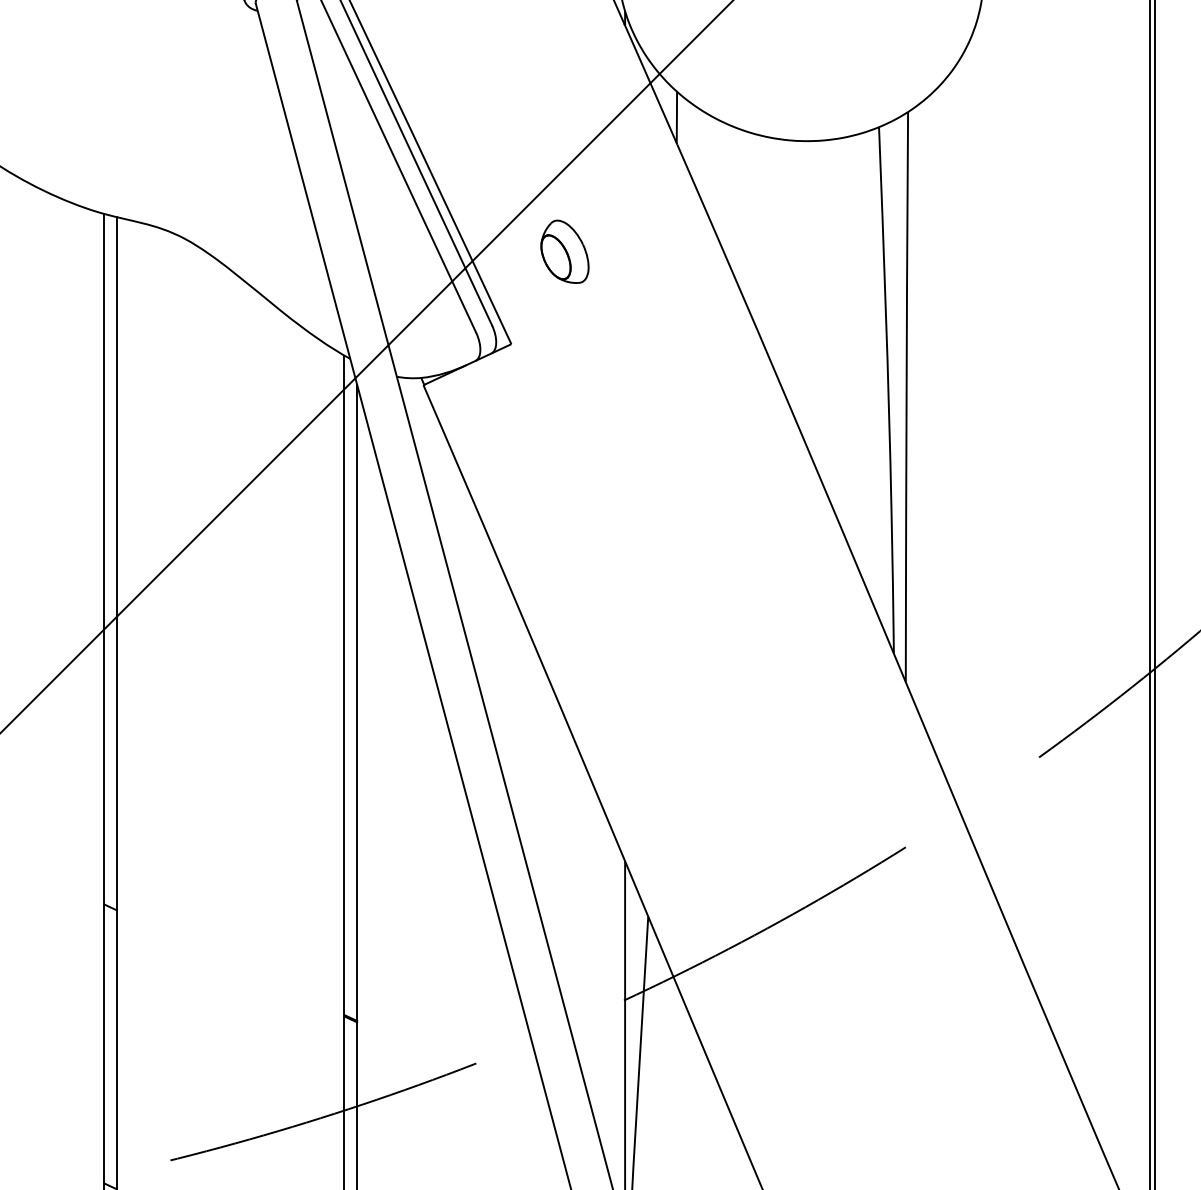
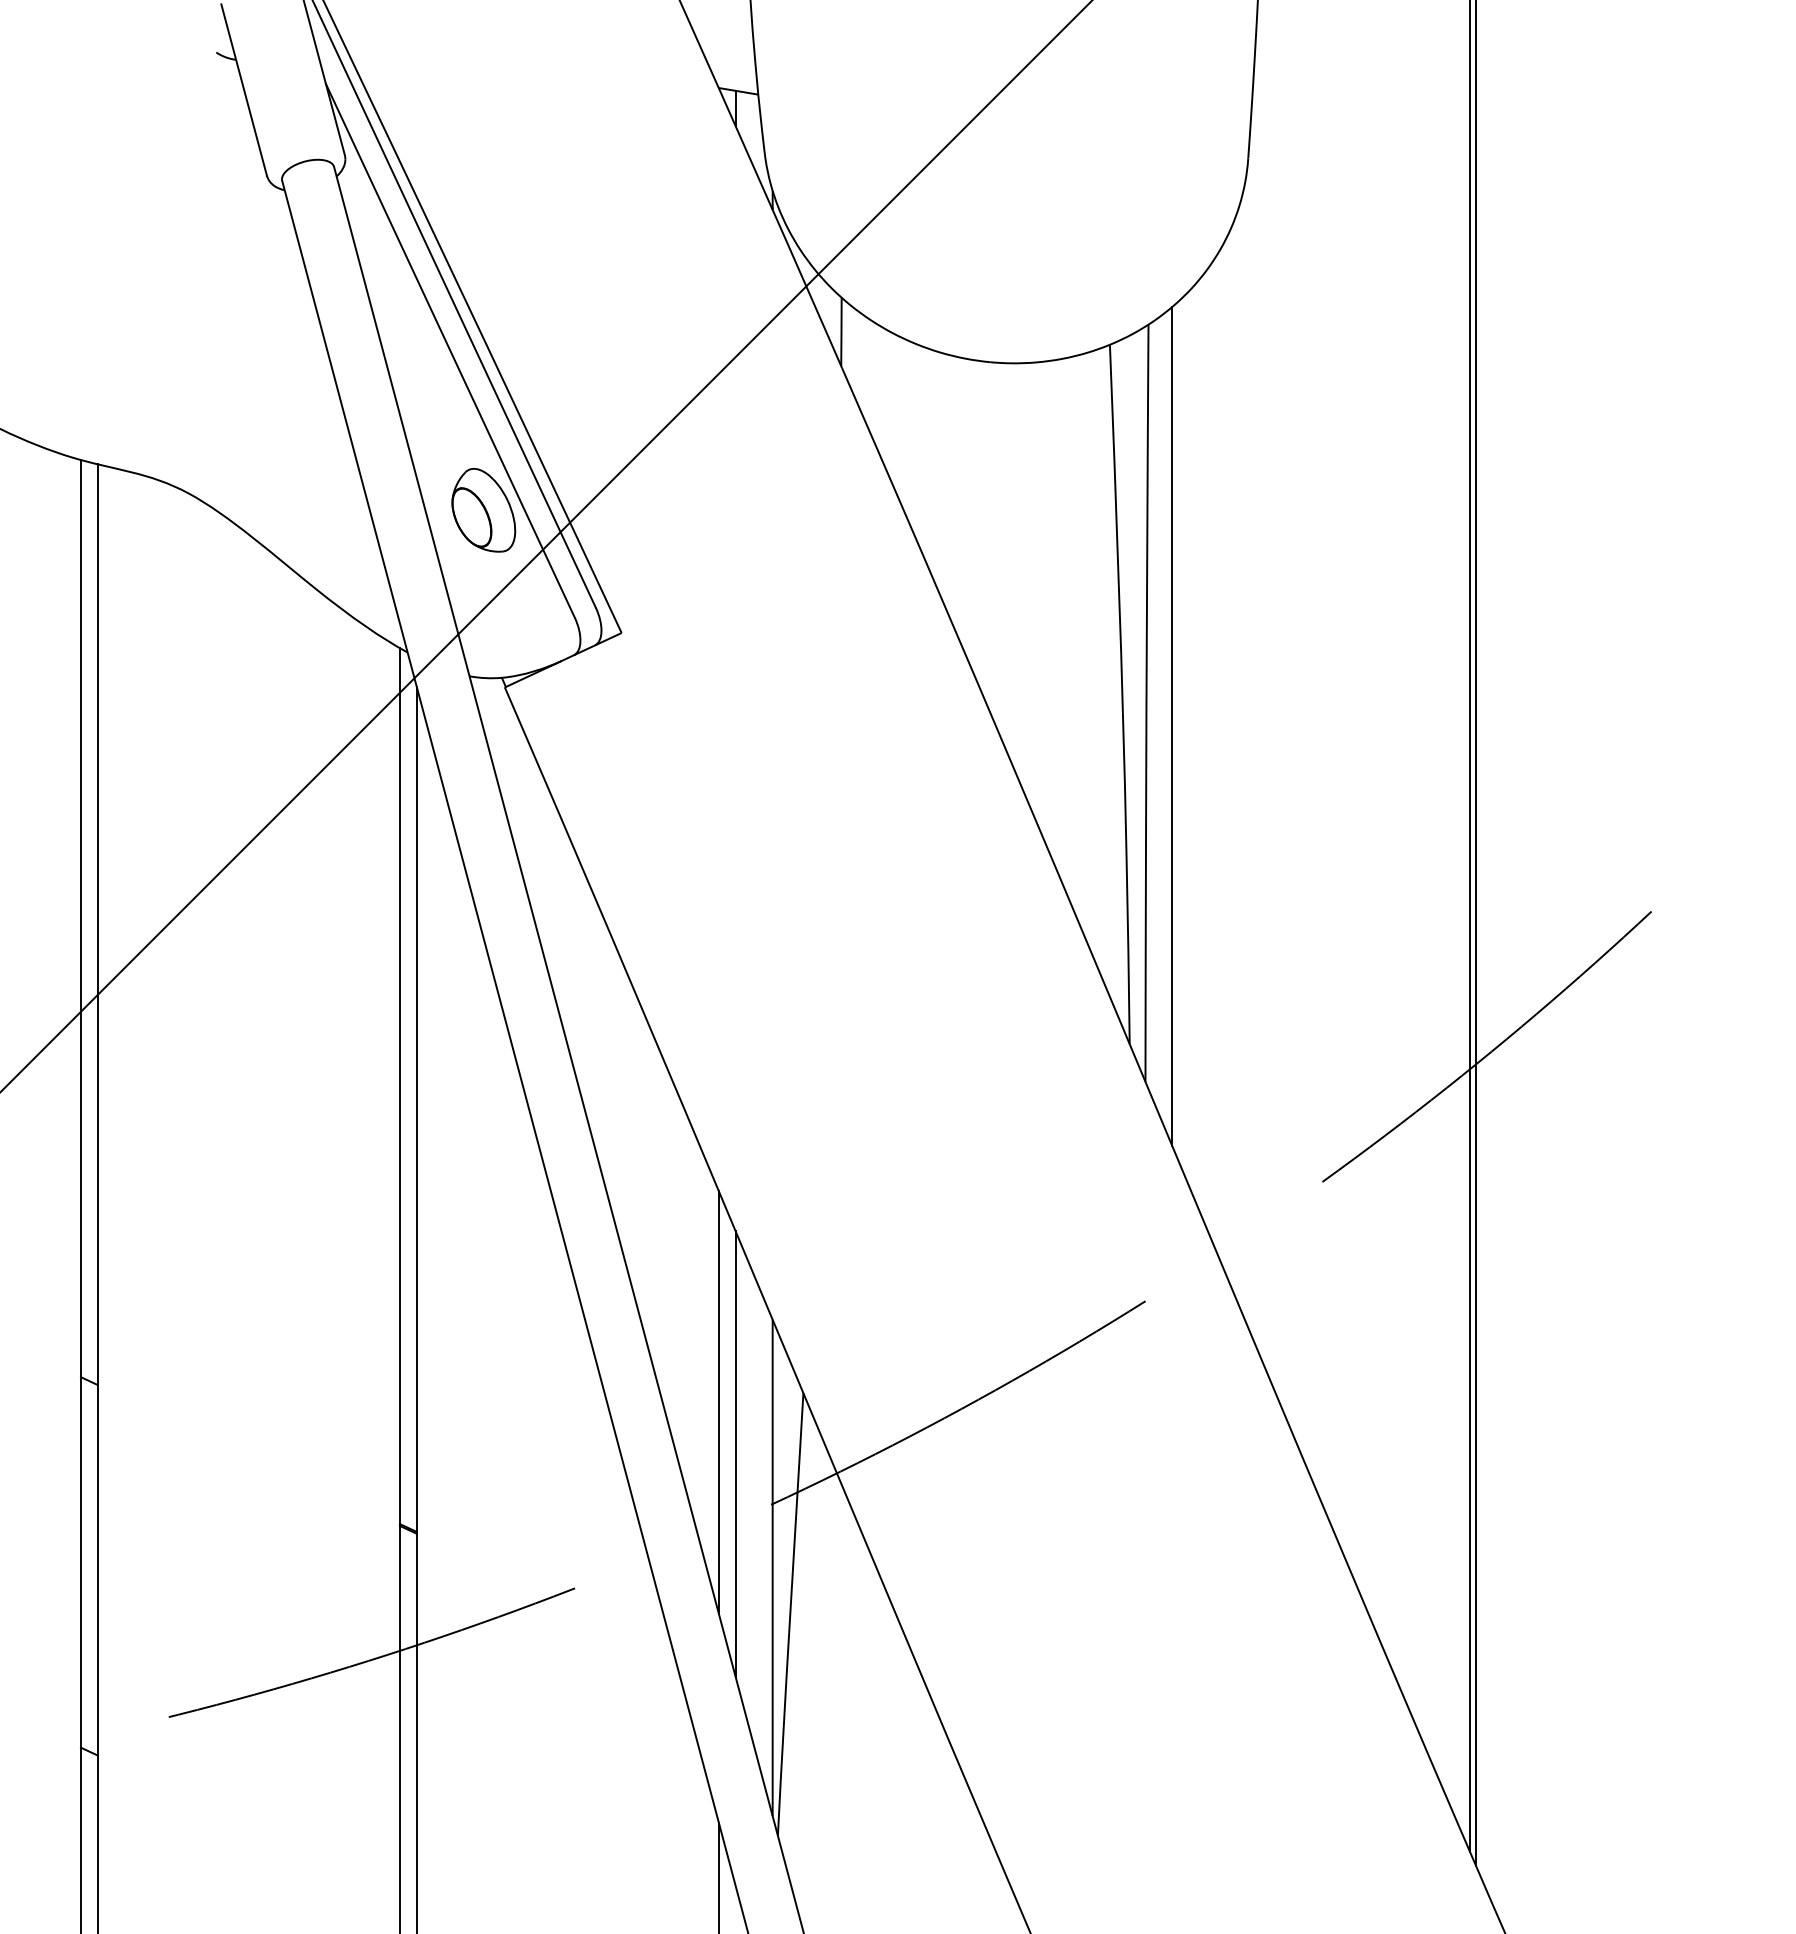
part: (564, 251) -> (483, 510), moved
line: (926, 414) -> (1172, 726), added
line: (584, 923) -> (718, 1402), added
line: (597, 962) -> (735, 1454), added

